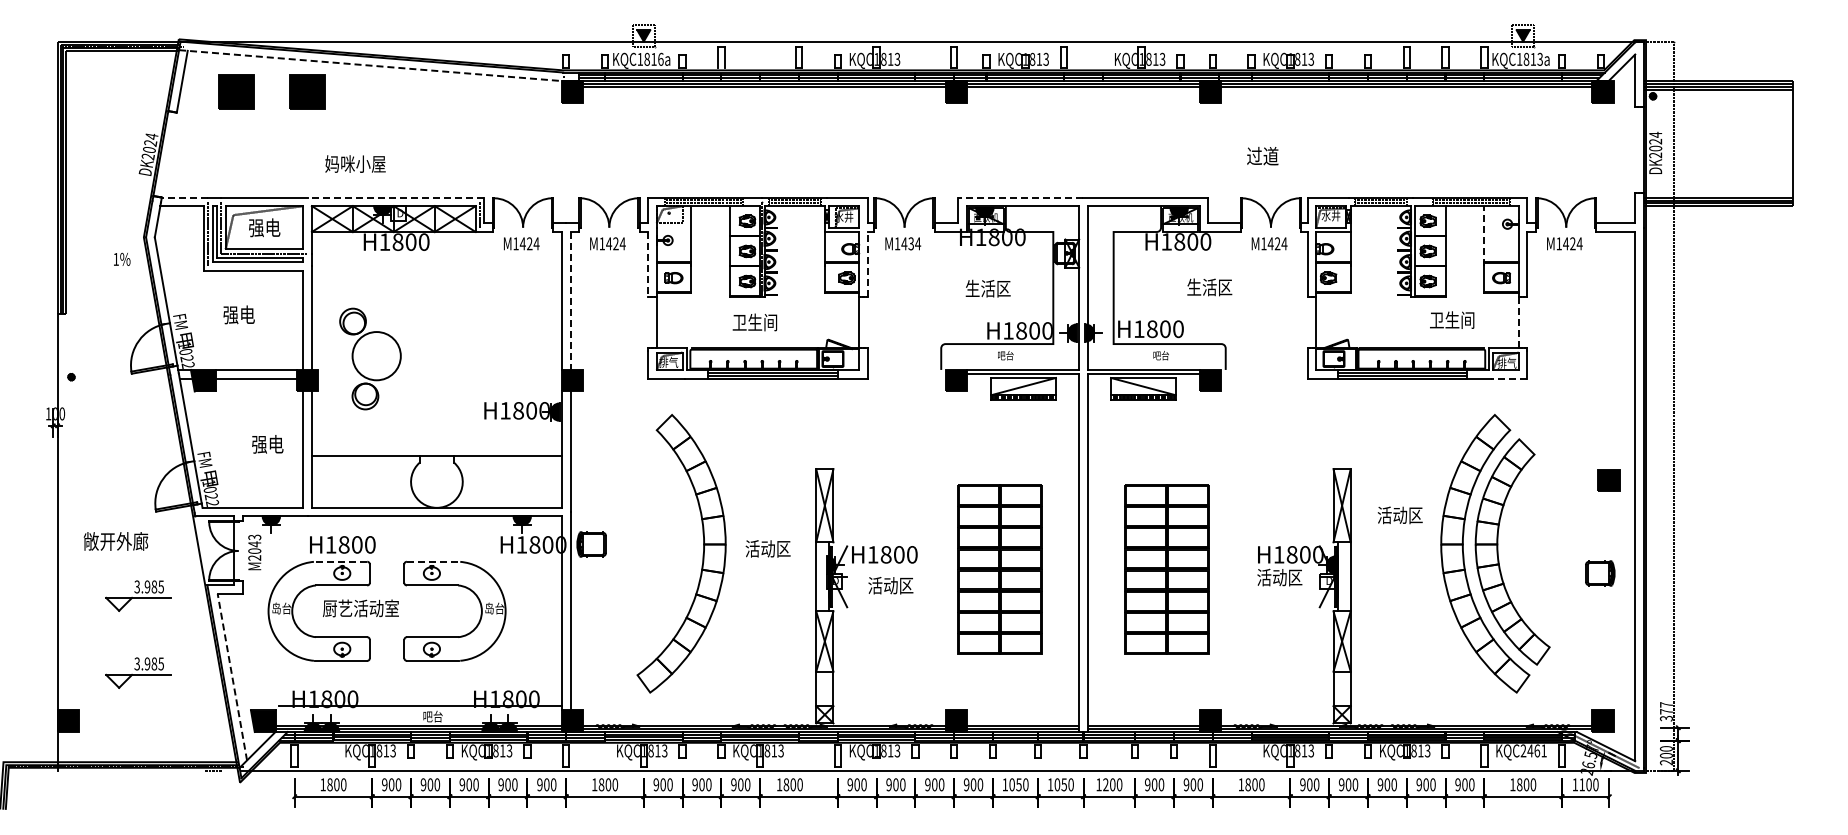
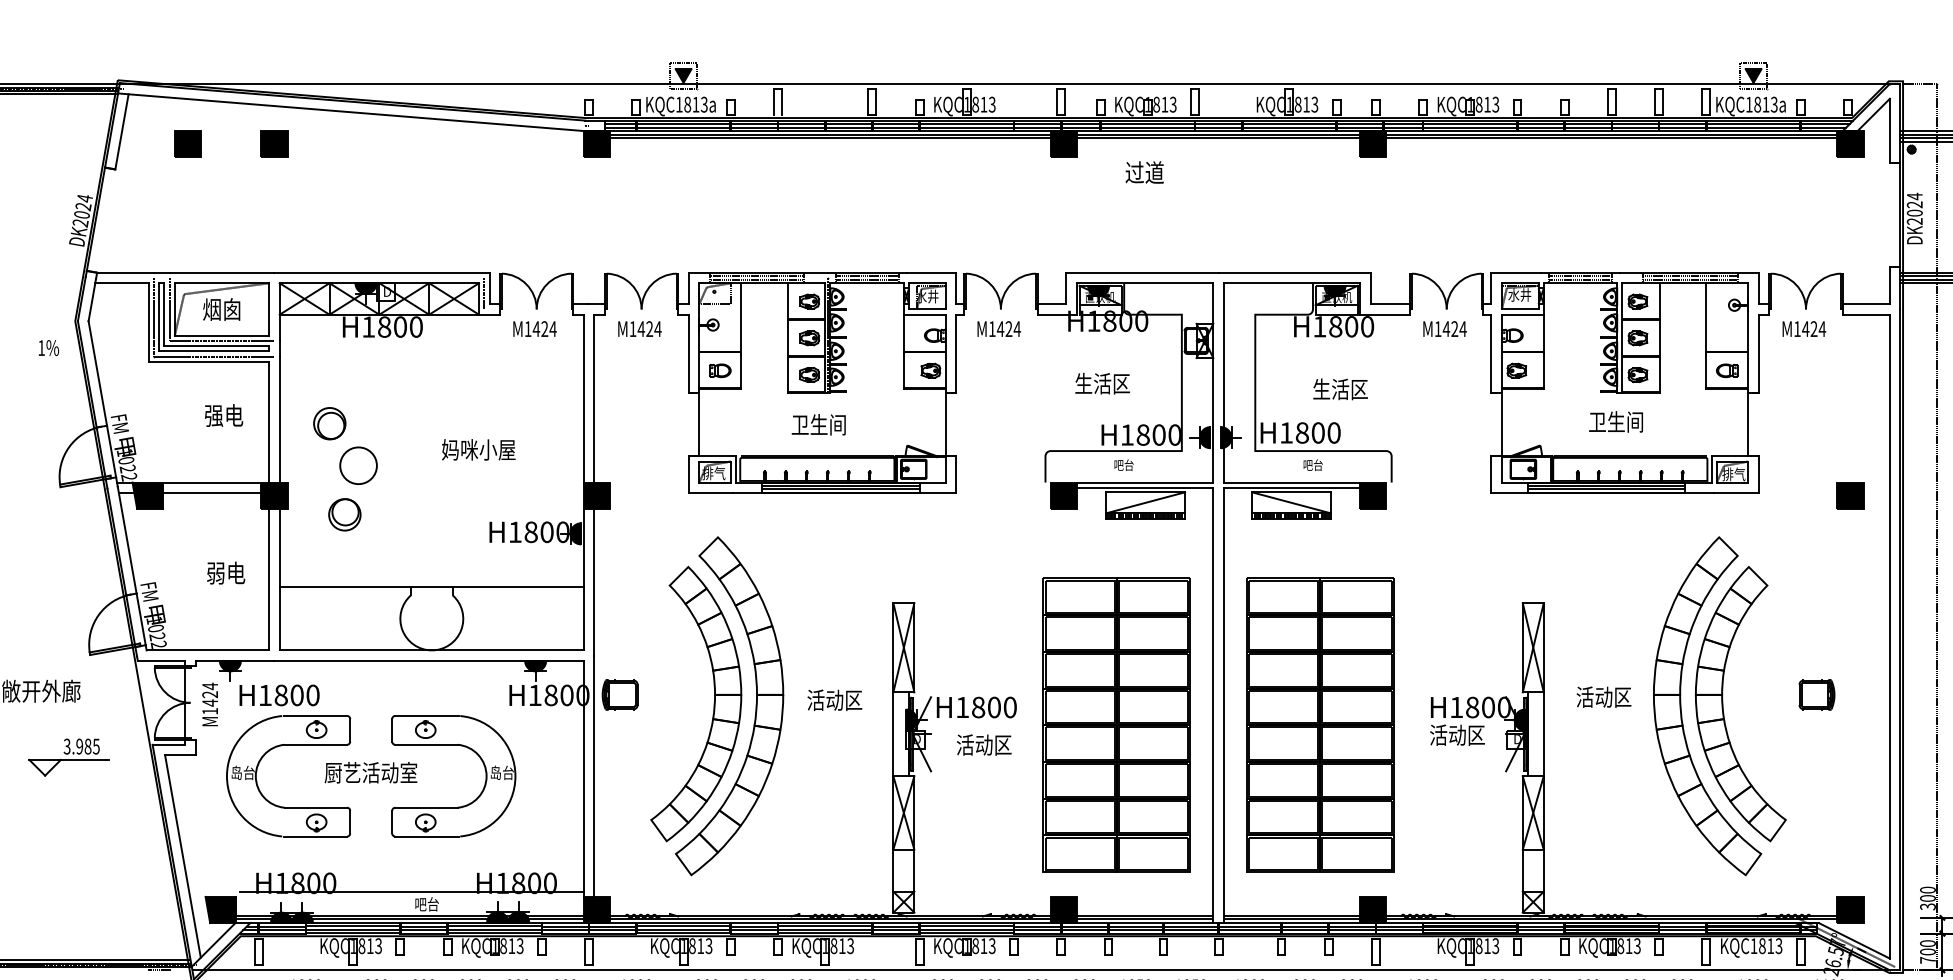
text: (660, 58) -> (703, 103), KQC1816a -> KQC1813a
line: (371, 65) -> (352, 112), dashed -> solid
part: (236, 91) -> (187, 143), size x0.62
part: (307, 91) -> (274, 143), size x0.62
text: (1262, 156) -> (1144, 172), moved
text: (355, 163) -> (478, 449), moved
line: (184, 197) -> (124, 272), dashed -> solid
line: (395, 197) -> (381, 272), dashed -> solid
line: (1020, 197) -> (1141, 272), dashed -> solid
text: (264, 227) -> (222, 309), 强电 -> 烟囱
line: (1484, 235) -> (1706, 318), dashed -> solid
text: (911, 244) -> (1009, 329), M1434 -> M1424
line: (867, 263) -> (955, 353), dashed -> solid
line: (648, 264) -> (689, 354), dashed -> solid
line: (257, 266) -> (213, 356), added
text: (1209, 287) -> (1340, 389), moved
line: (570, 300) -> (594, 398), dashed -> solid
text: (238, 314) -> (223, 415), moved
text: (1452, 319) -> (1616, 421), moved
line: (1518, 322) -> (1747, 424), dashed -> solid
circle: (376, 356) -> (358, 466), size x0.62
line: (1508, 378) -> (1735, 492), dashed -> solid
text: (259, 444) -> (215, 573), 强电 -> 弱电
part: (1608, 480) -> (1850, 495), moved
text: (1399, 515) -> (1603, 697), moved
text: (342, 544) -> (279, 694), moved
text: (254, 547) -> (209, 698), M2043 -> M1424
part: (668, 551) -> (713, 703), added
line: (340, 561) -> (314, 715), dashed -> solid
line: (433, 561) -> (427, 715), dashed -> solid
part: (999, 569) -> (1116, 725), size x1.43
part: (1166, 569) -> (1319, 725), size x1.43
part: (1600, 573) -> (1817, 694), moved
text: (360, 608) -> (370, 772), moved
part: (138, 672) -> (68, 850), removed
line: (232, 676) -> (183, 855), dashed -> solid
text: (1666, 708) -> (1927, 894), 377 -> 300
text: (1533, 750) -> (1766, 945), KQC2461 -> KQC1813
text: (1666, 762) -> (1927, 960), 200 -> 700

